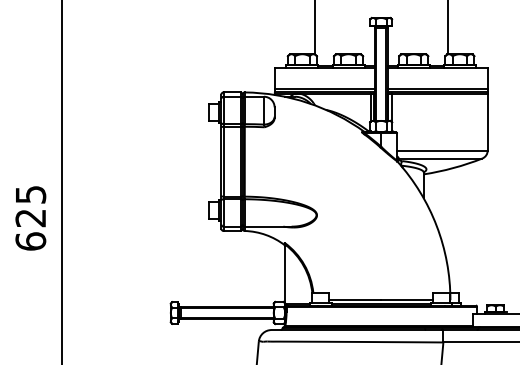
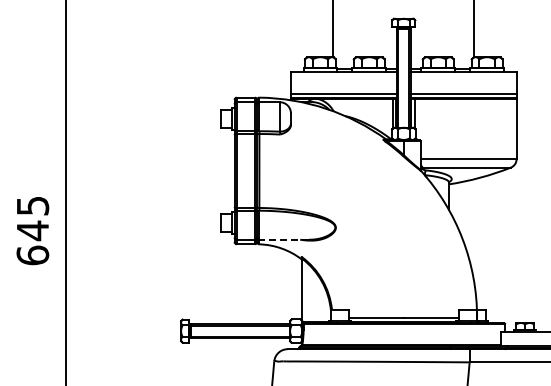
text: (30, 217) -> (32, 230), 625 -> 645
line: (268, 226) -> (284, 239), solid -> dashed

